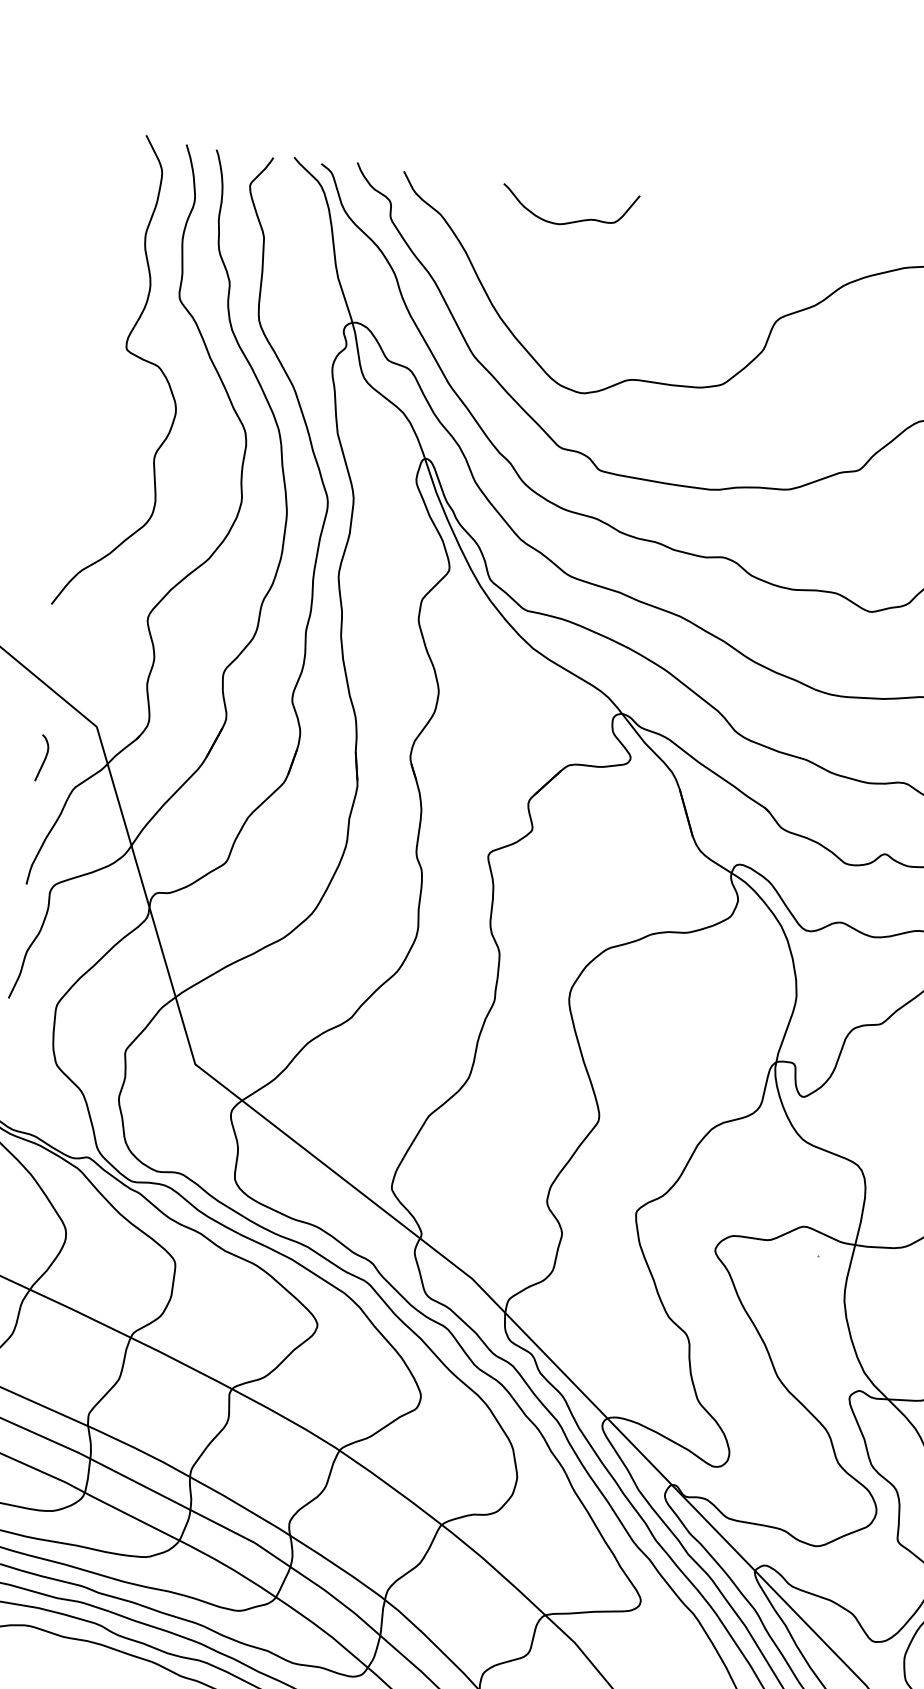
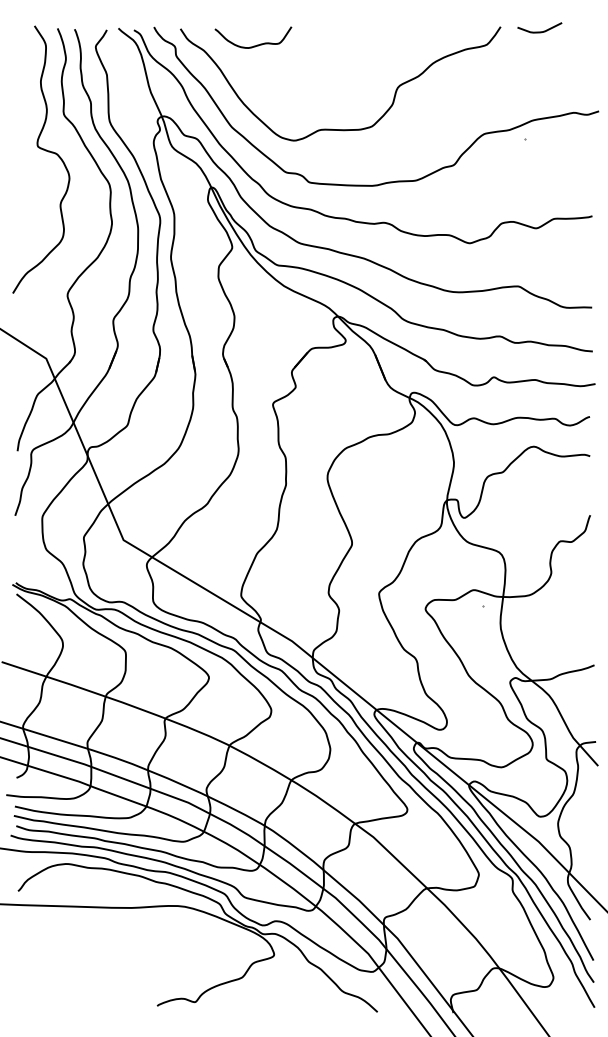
curve: (568, 220) -> (253, 45), moved
curve: (42, 759) -> (18, 380), removed

